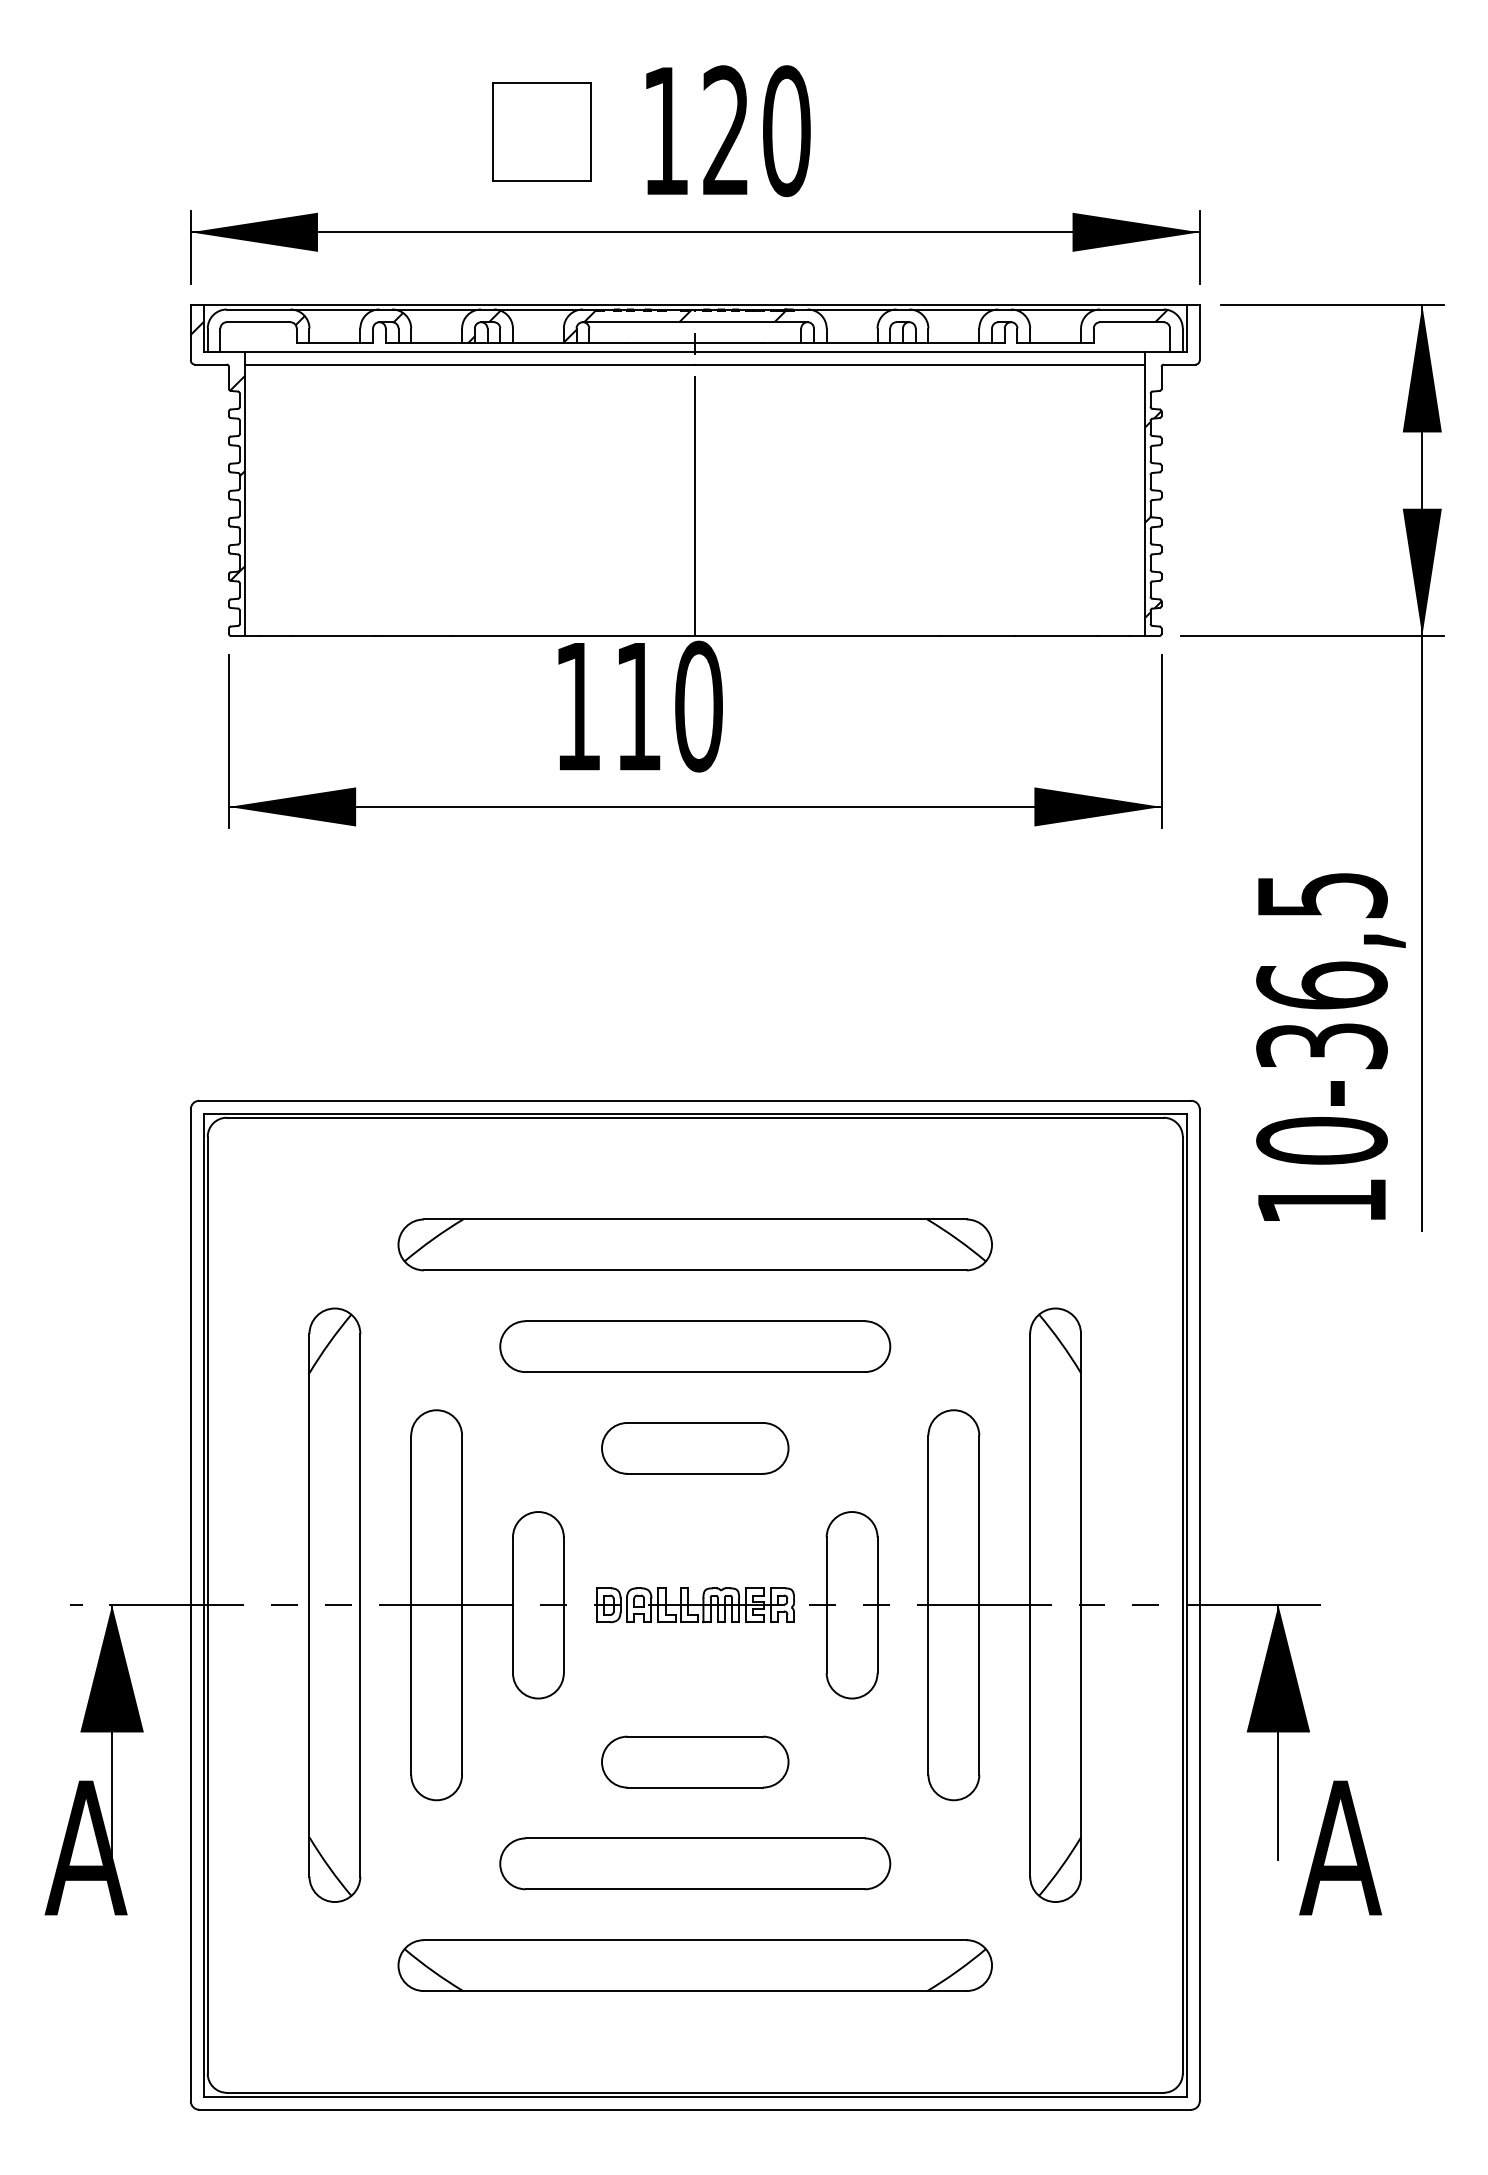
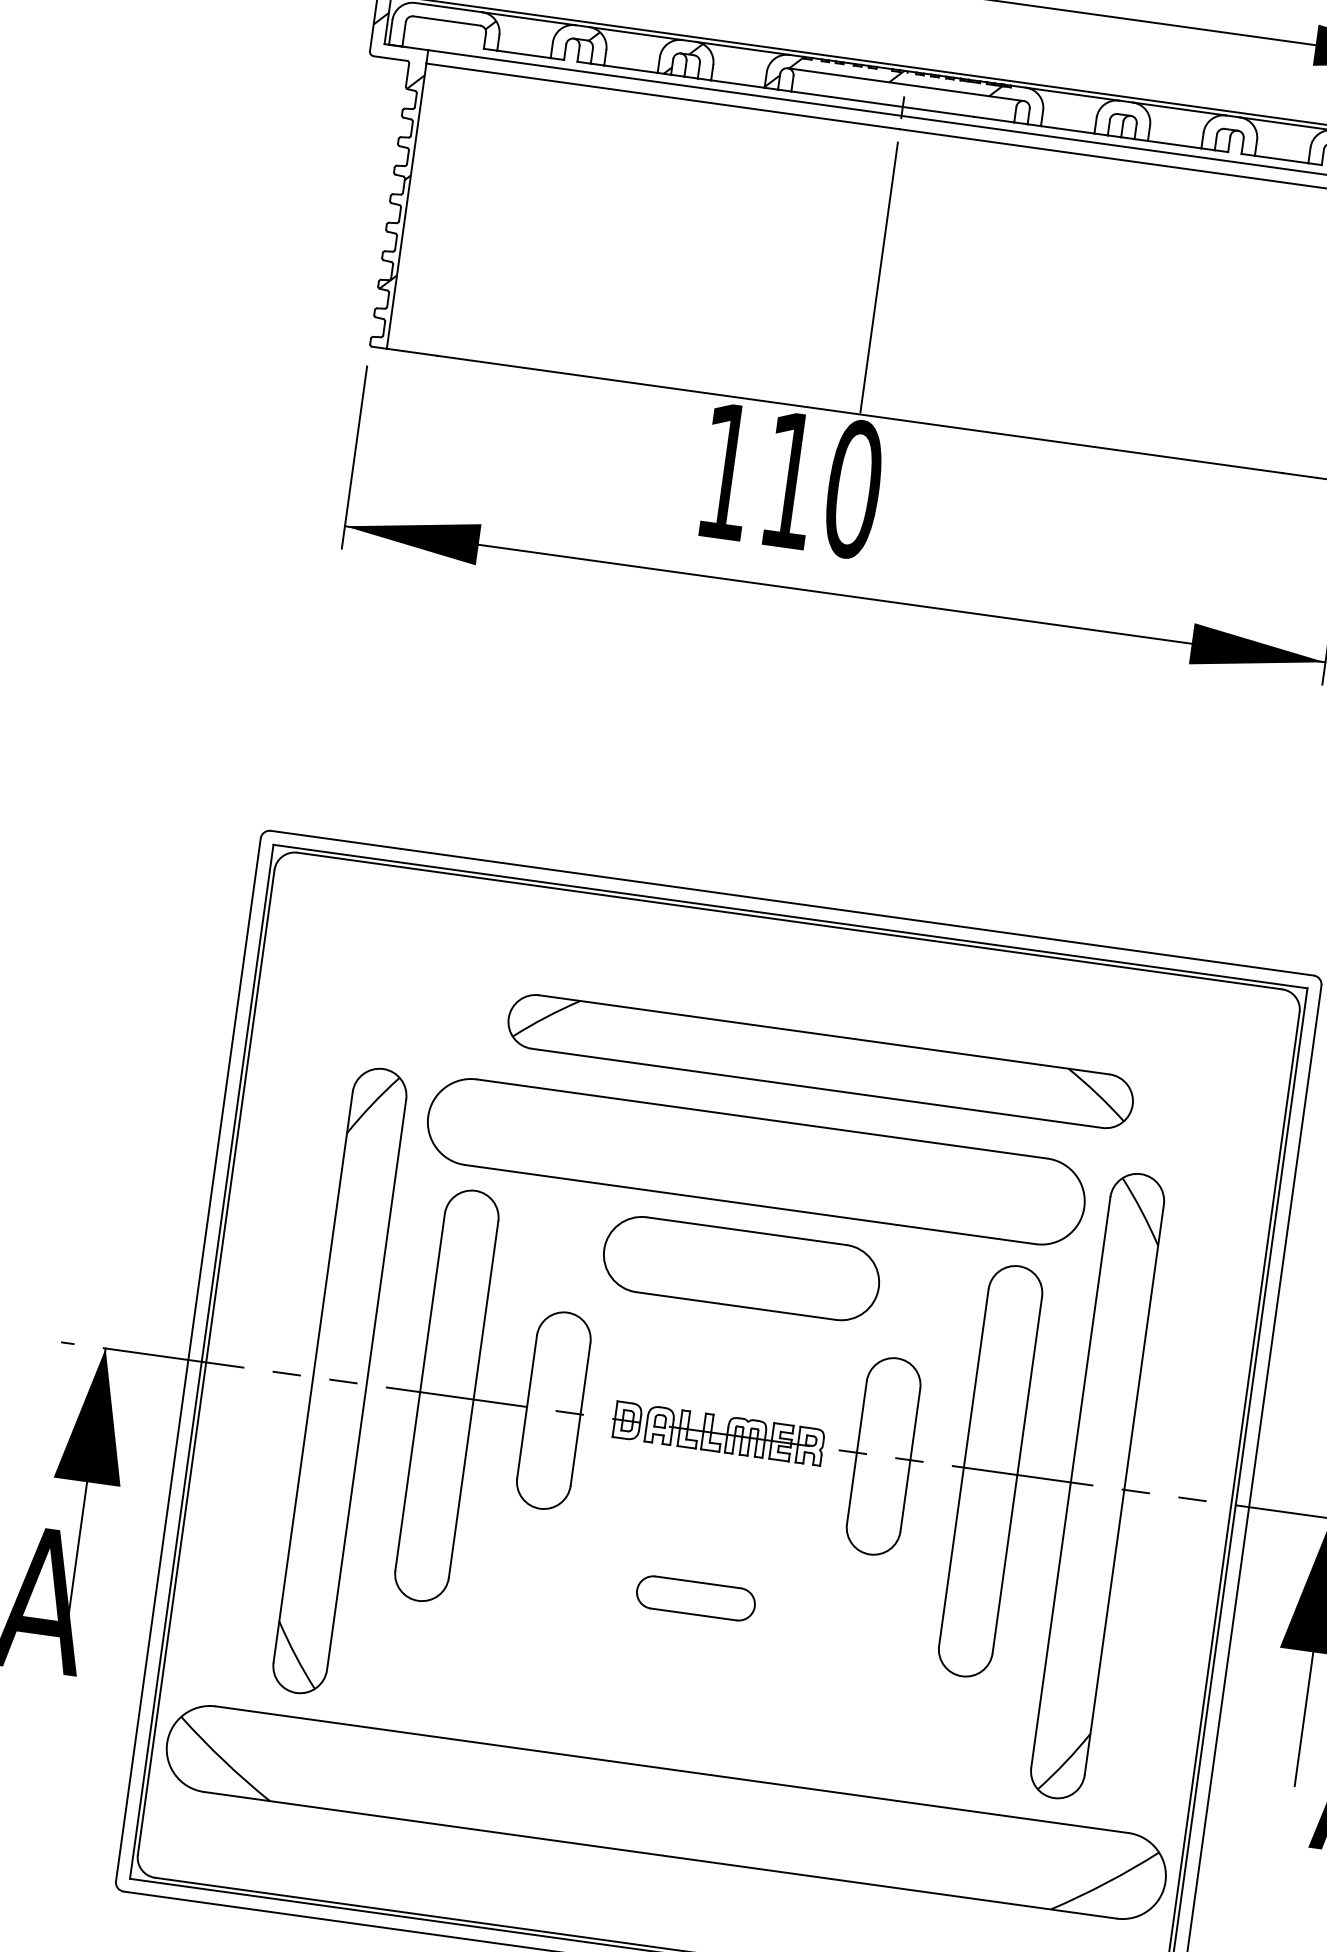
part: (694, 1244) -> (819, 1061), moved
part: (695, 1346) -> (756, 1161), size x1.6
part: (695, 1448) -> (741, 1268), size x1.4
part: (695, 1761) -> (696, 1597), size x0.6
part: (695, 1863) -> (681, 1705), removed
part: (694, 1965) -> (665, 1812), size x1.6

